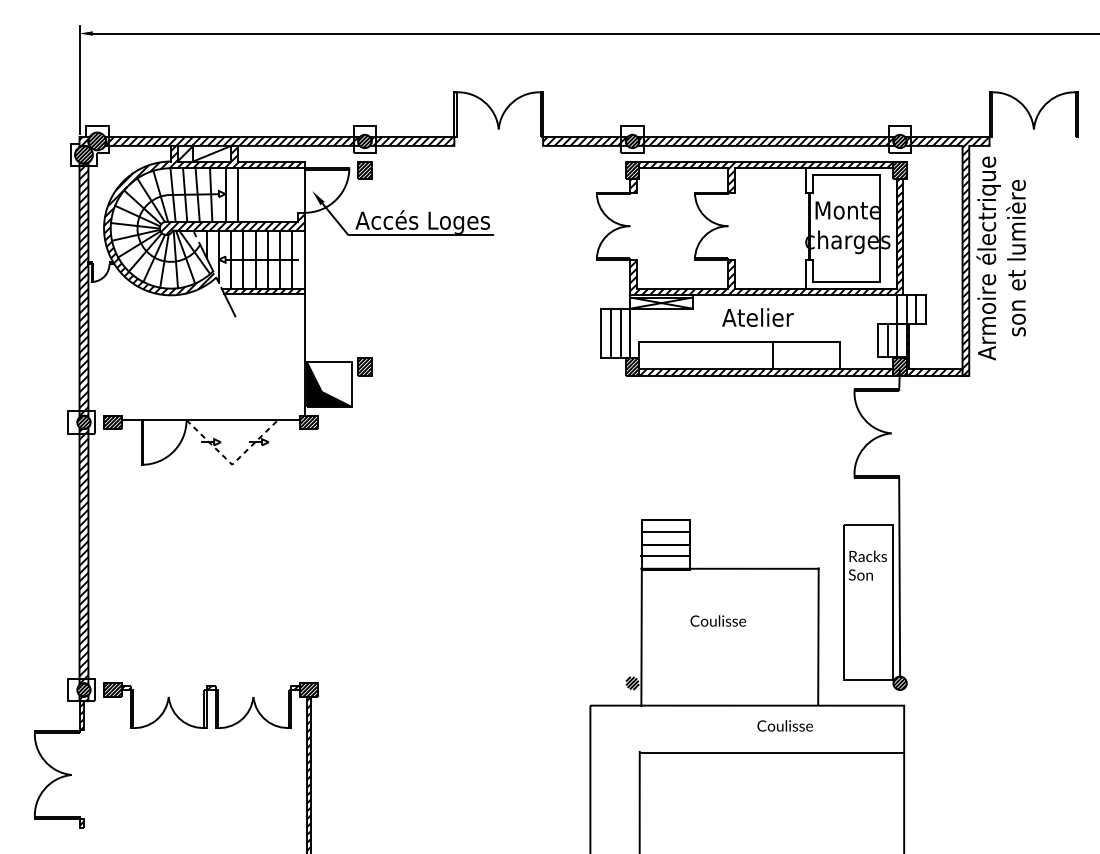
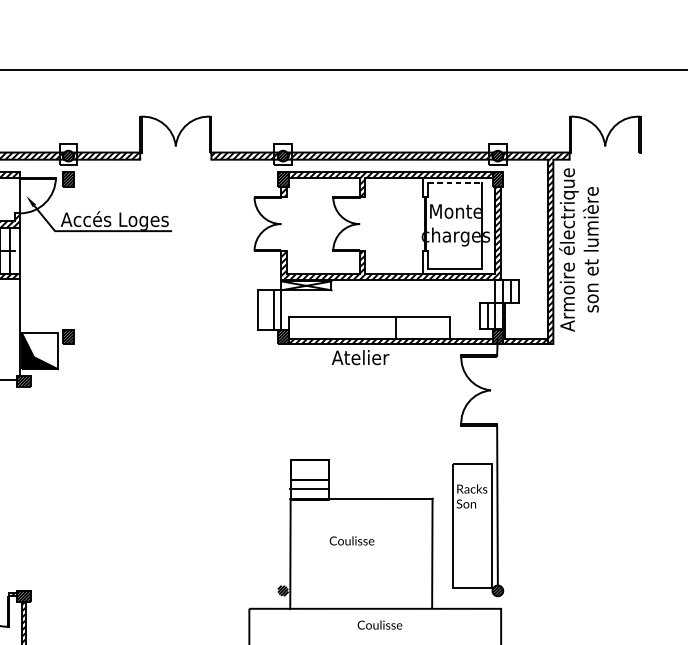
line: (847, 174) -> (455, 182), solid -> dashed
text: (757, 317) -> (360, 357), moved
line: (610, 332) -> (265, 309), removed
line: (665, 532) -> (309, 469), removed
text: (784, 725) -> (379, 624), moved

